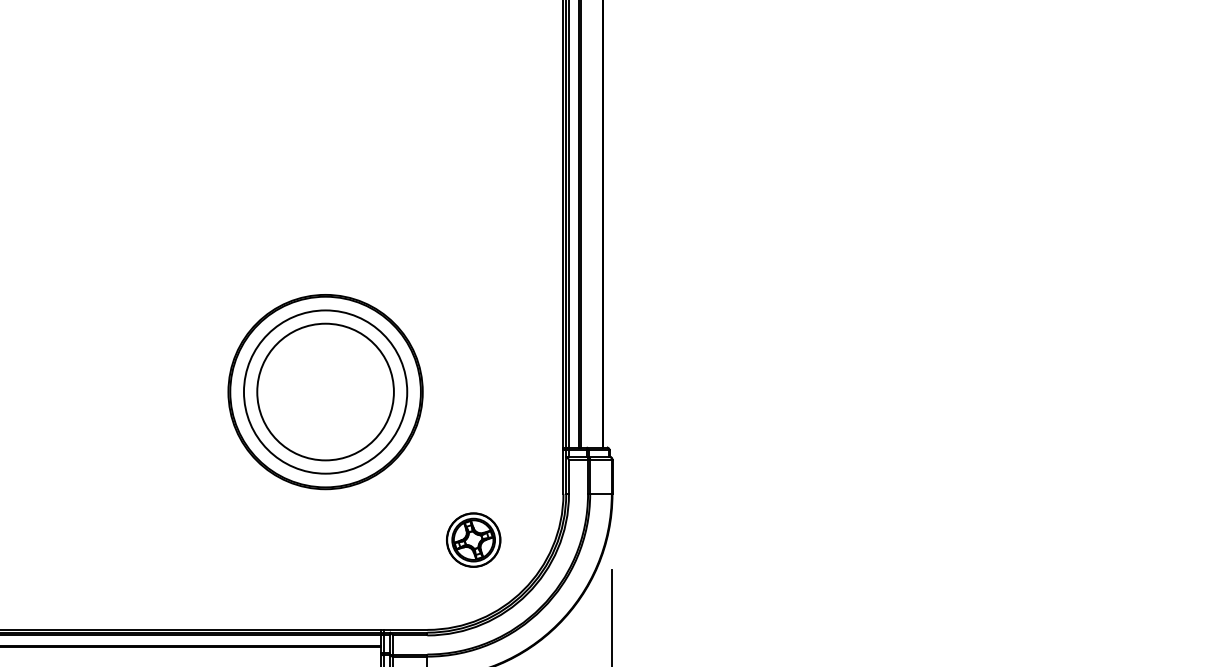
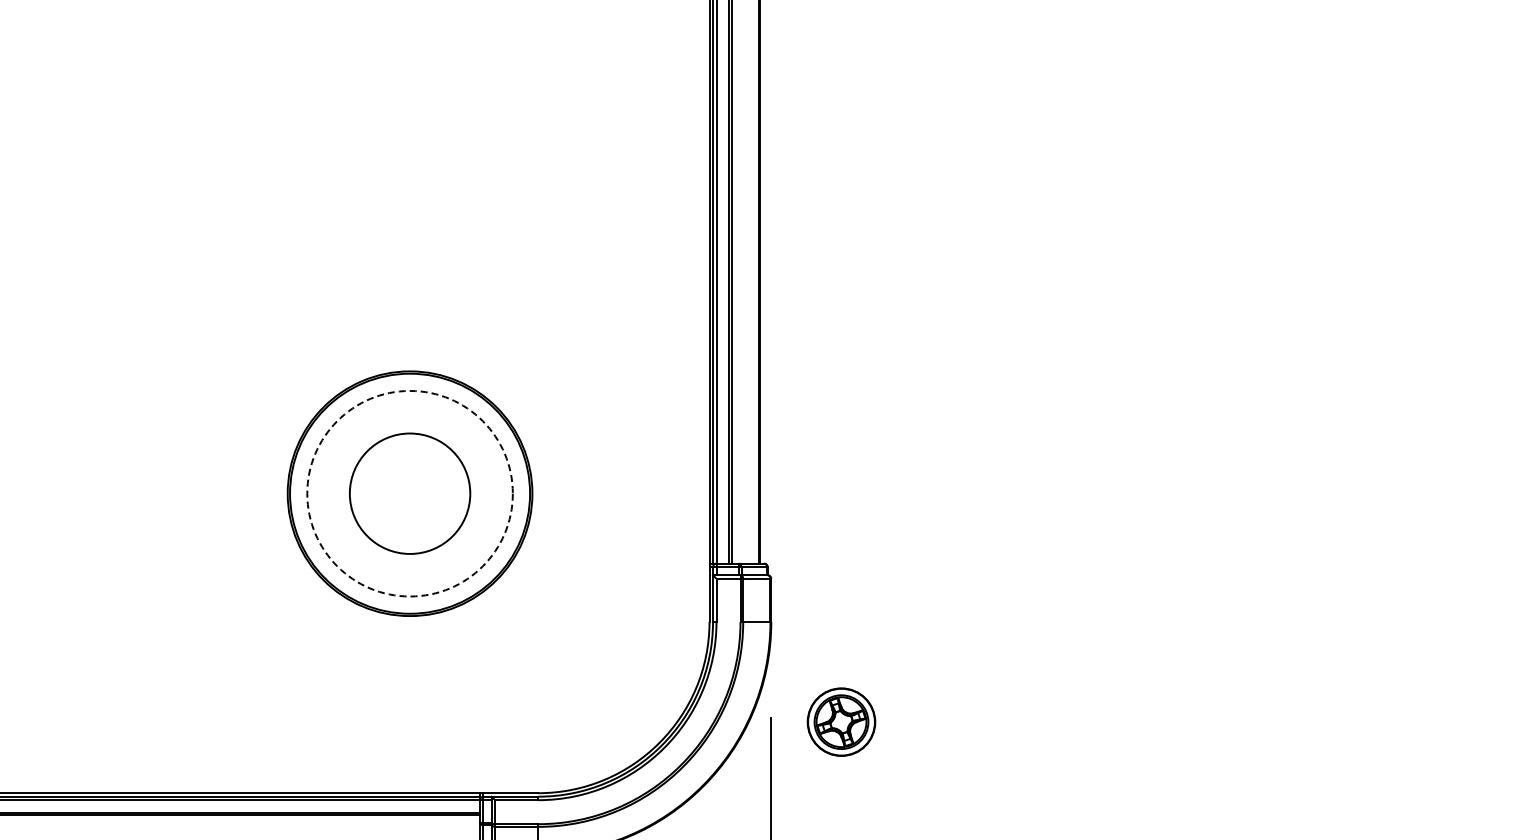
circle: (325, 391) -> (409, 493), solid -> dashed
circle: (325, 391) -> (410, 493), size x0.7
part: (473, 539) -> (841, 721), moved

